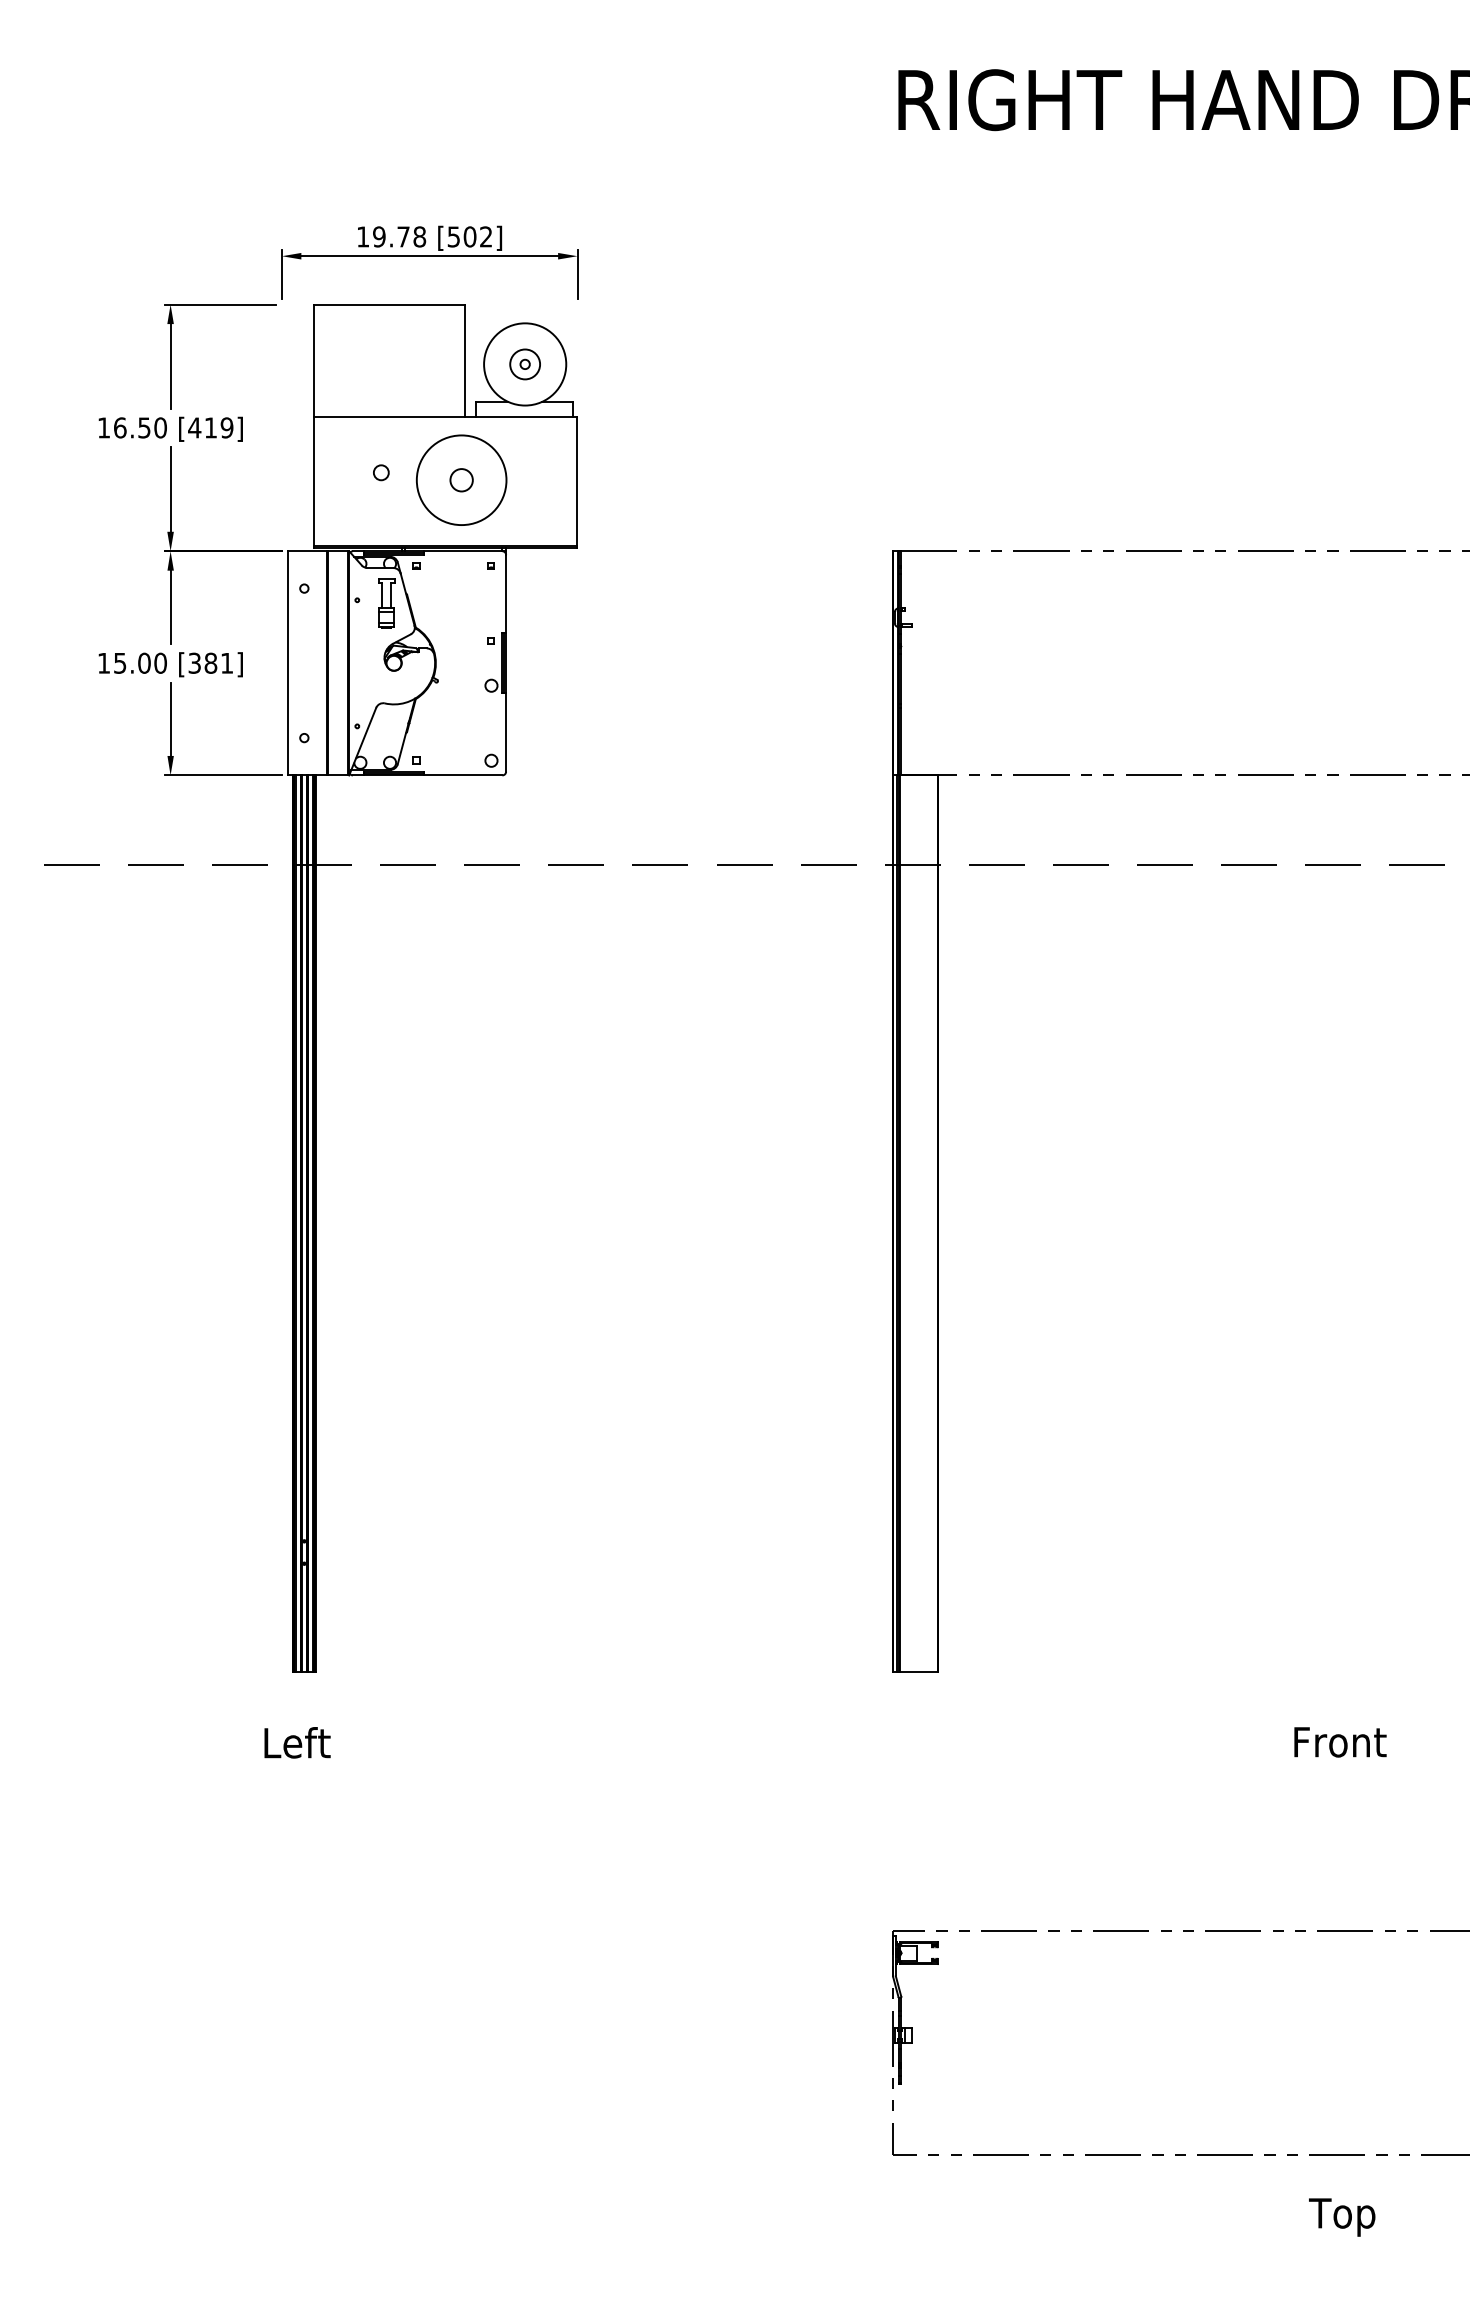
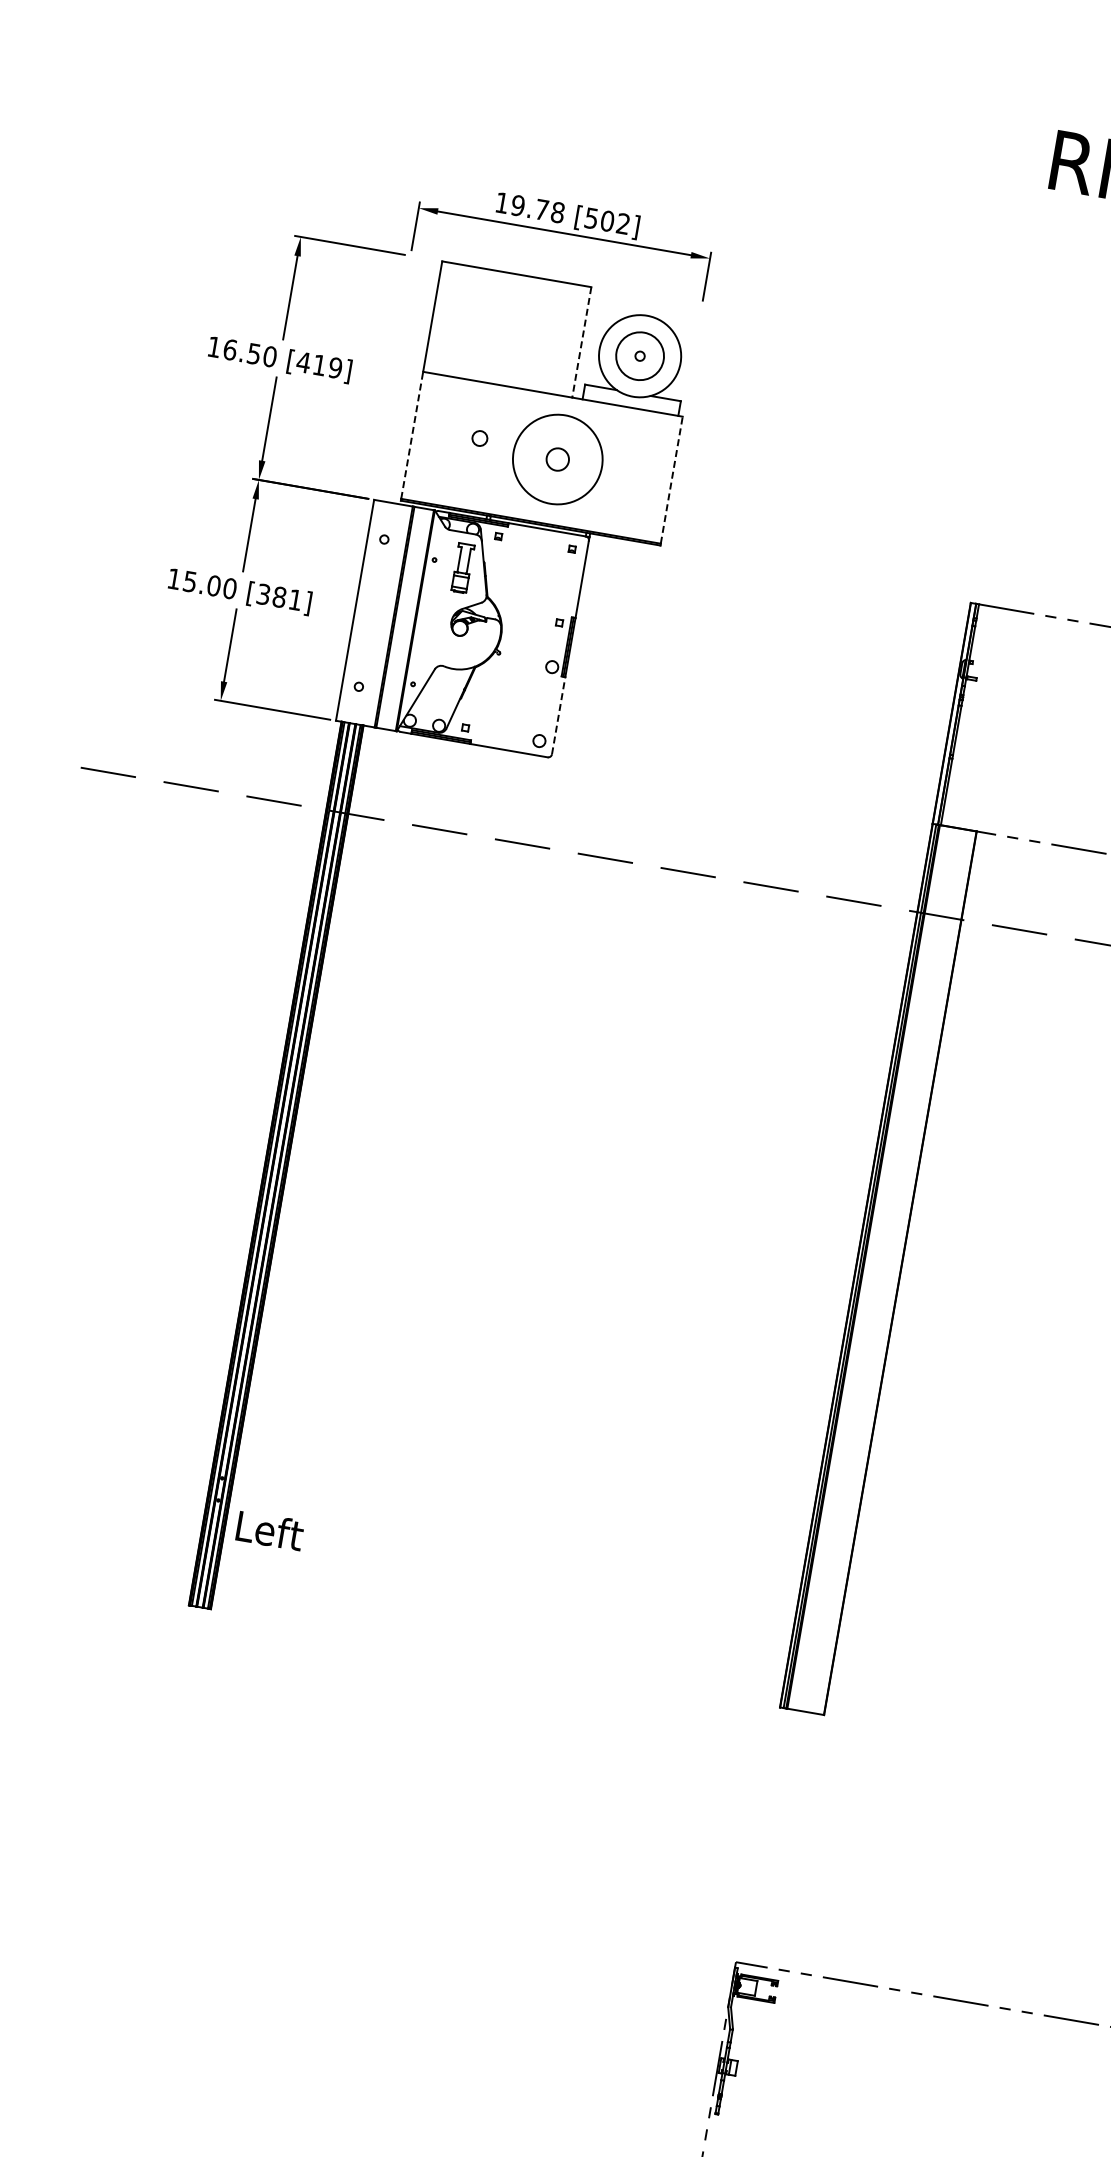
line: (465, 361) -> (581, 343), solid -> dashed
circle: (525, 364) -> (640, 356), size x1.6
line: (314, 480) -> (412, 434), solid -> dashed
line: (577, 480) -> (671, 479), solid -> dashed
line: (506, 731) -> (559, 714), solid -> dashed
text: (297, 1742) -> (270, 1530), moved

